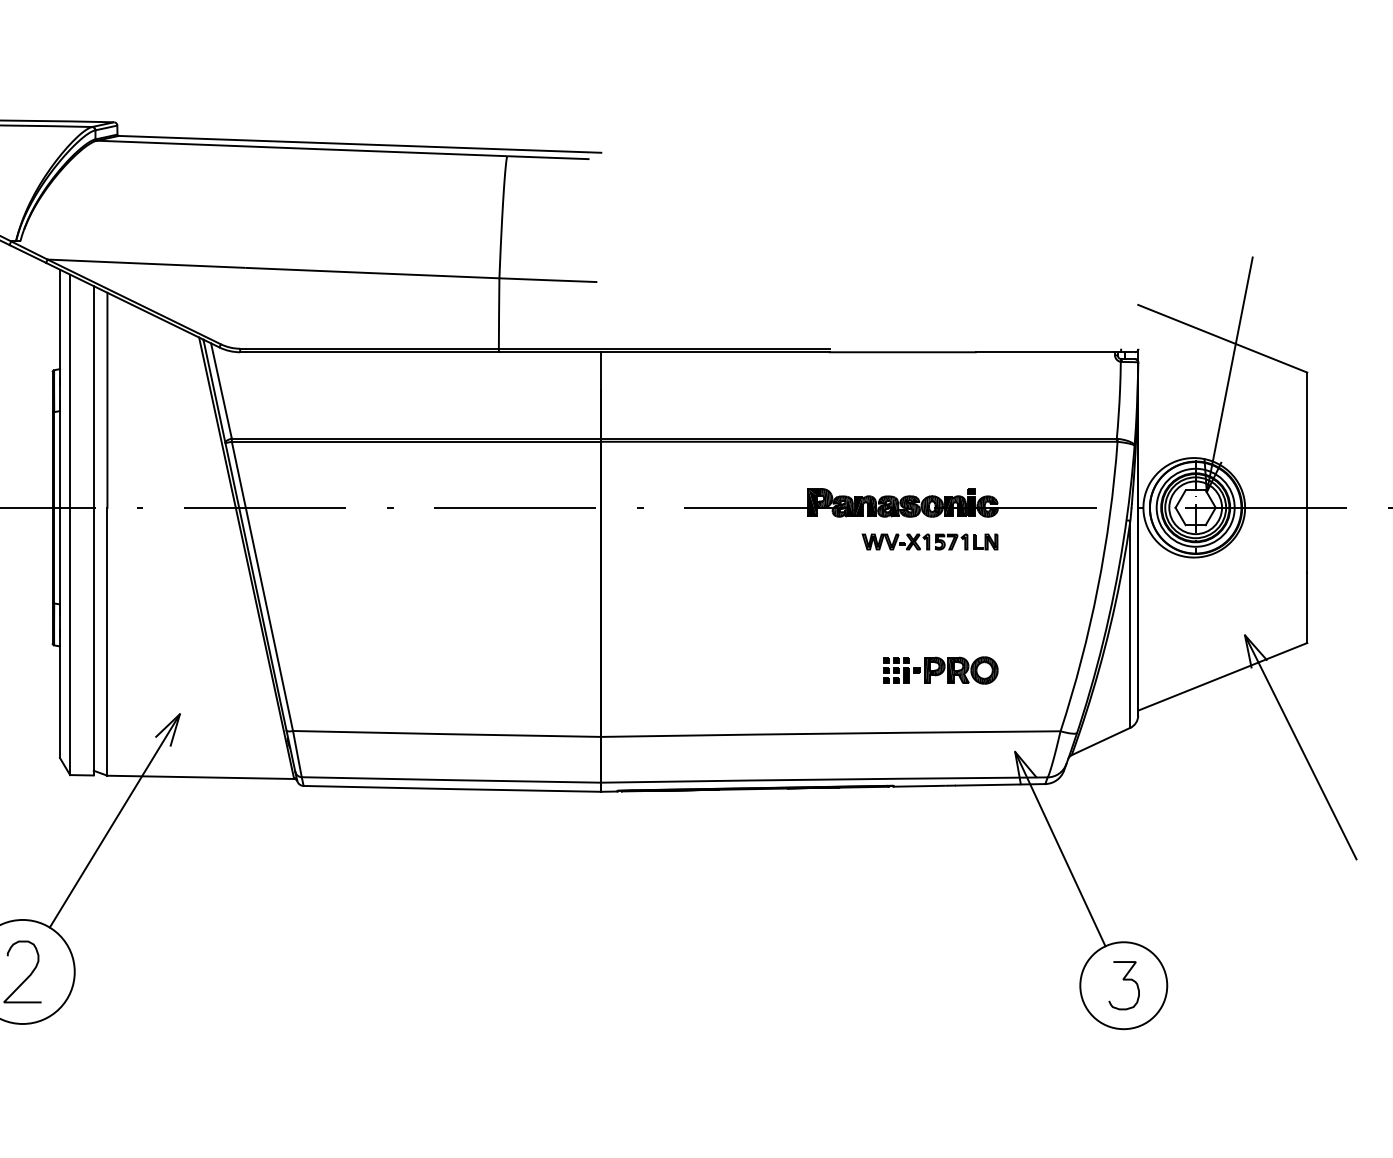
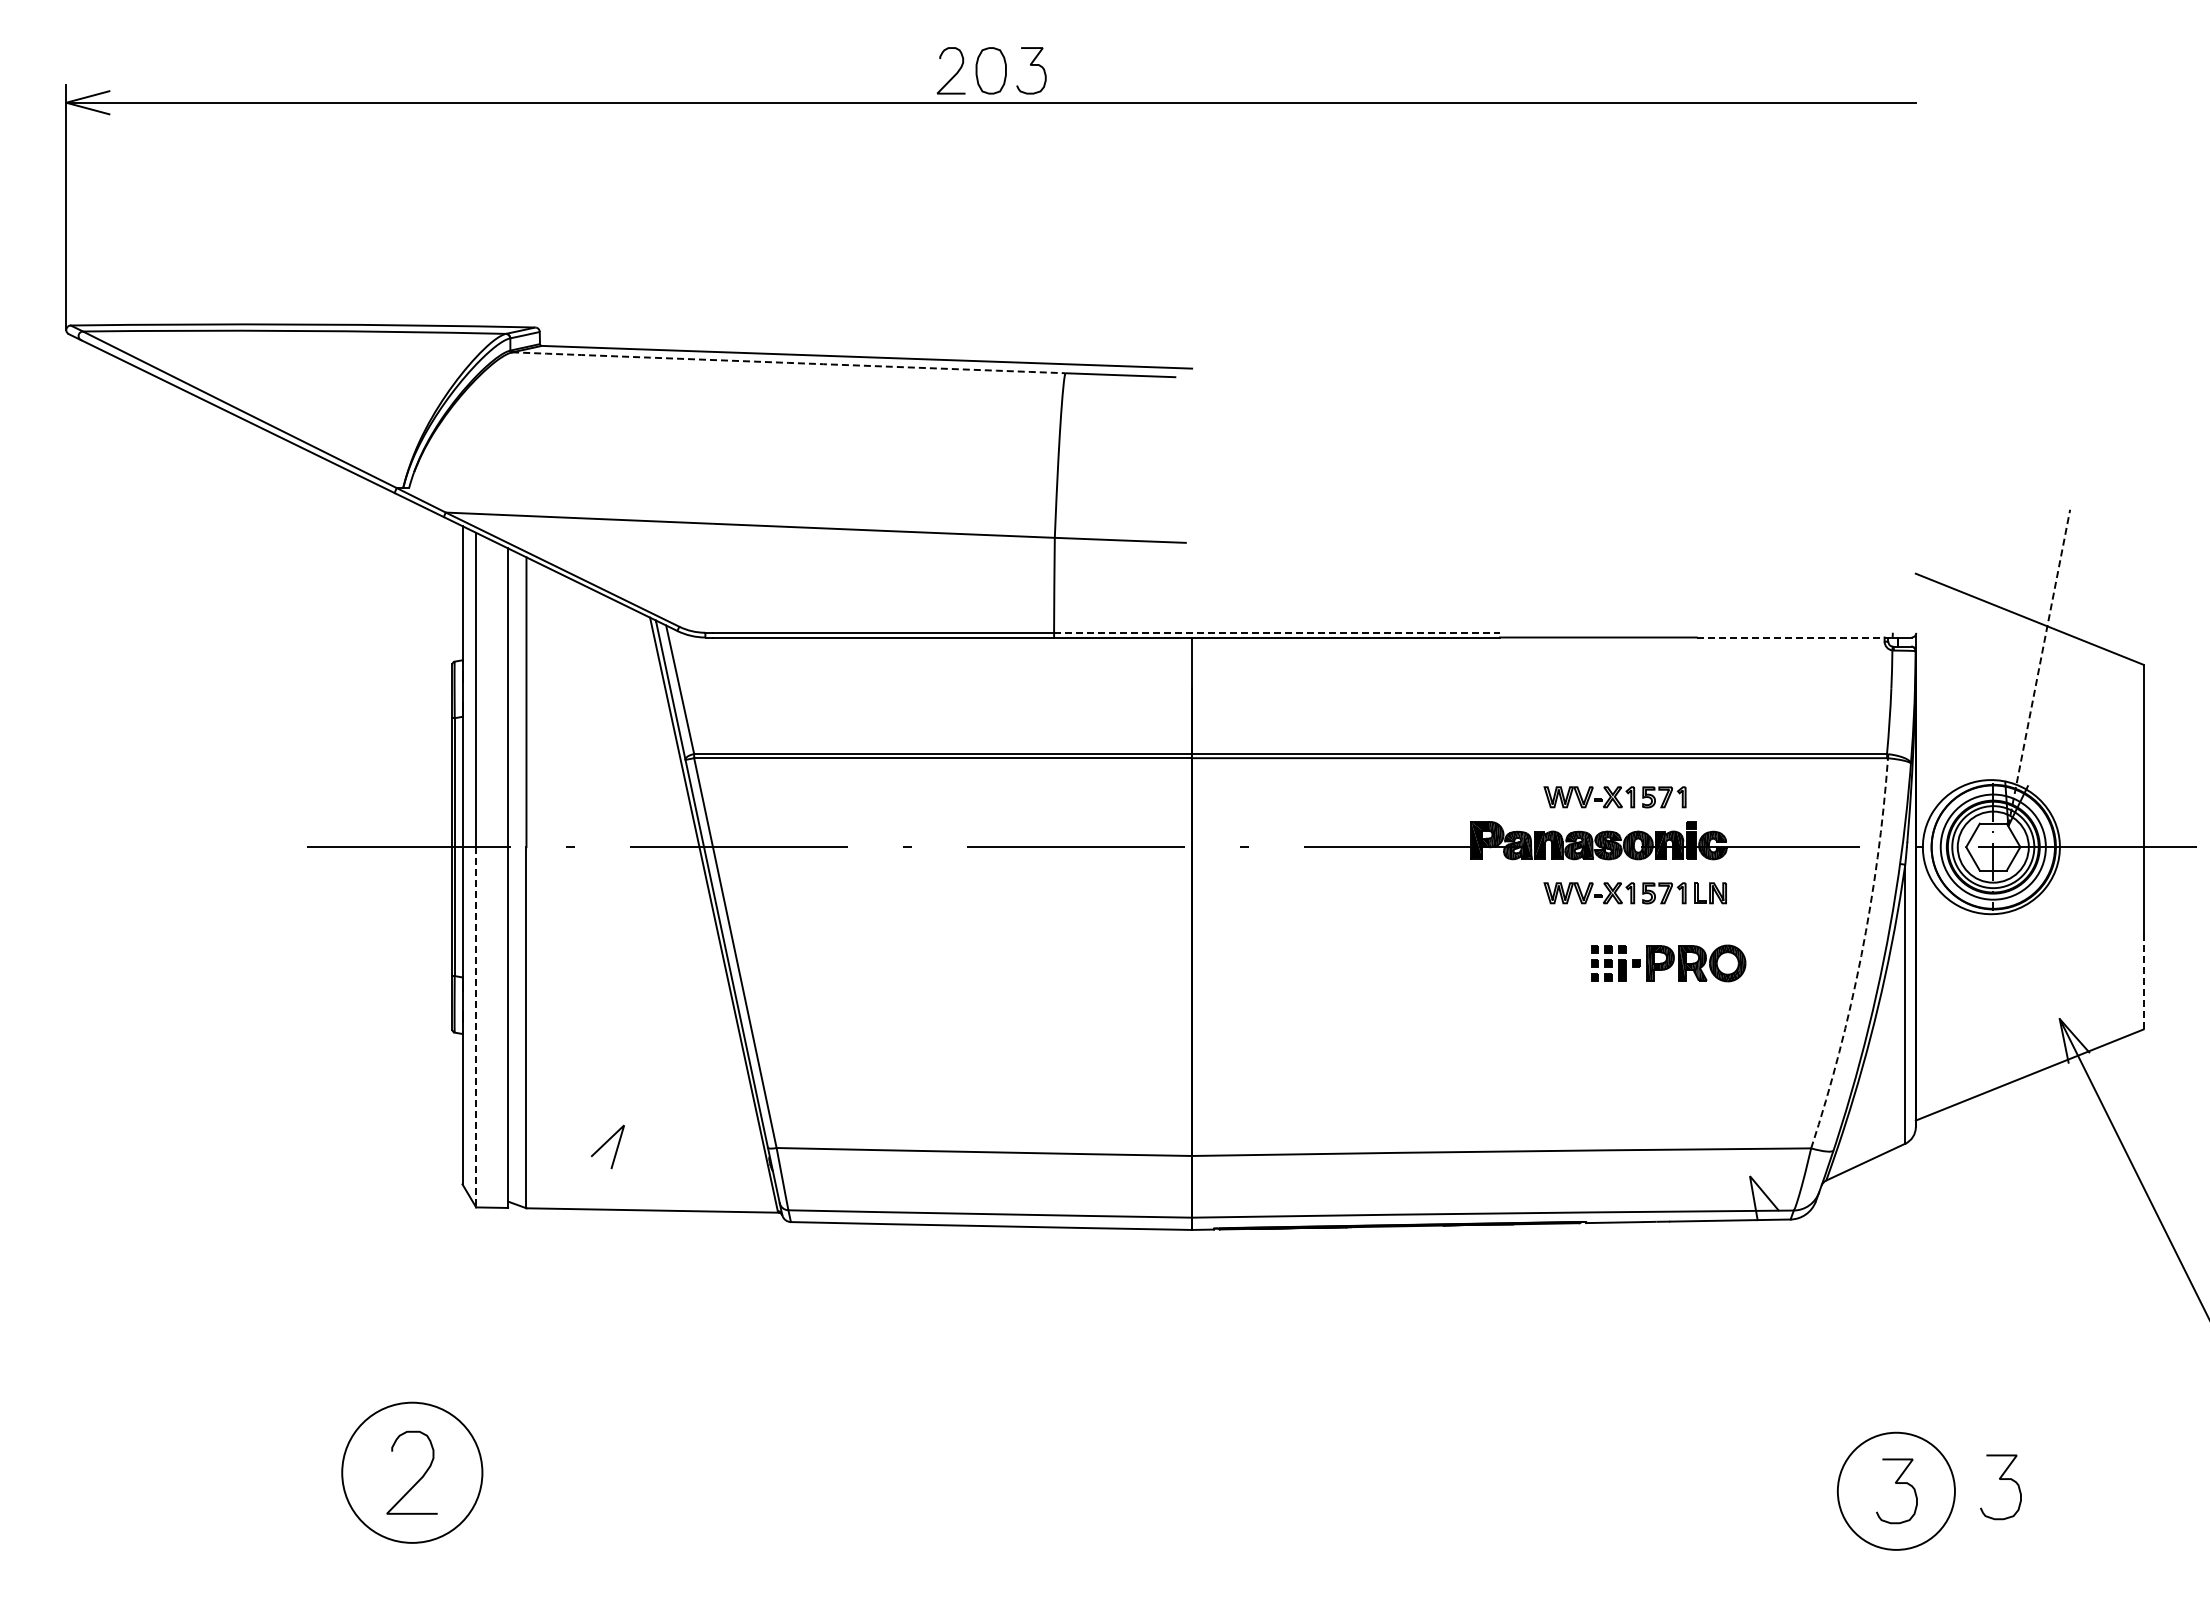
arc: (301, 148) -> (788, 362), solid -> dashed
line: (664, 348) -> (1277, 632), solid -> dashed
line: (1048, 352) -> (1794, 637), solid -> dashed
line: (1229, 374) -> (2039, 667), solid -> dashed
part: (914, 470) -> (1614, 797), added
arc: (1097, 588) -> (1861, 955), solid -> dashed
line: (1307, 607) -> (2143, 981), solid -> dashed
line: (70, 641) -> (476, 1027), solid -> dashed
part: (940, 670) -> (1668, 963), moved
line: (114, 820) -> (536, 1268), removed
line: (1060, 849) -> (1810, 1307), removed
curve: (1201, 976) -> (2000, 1479), added

